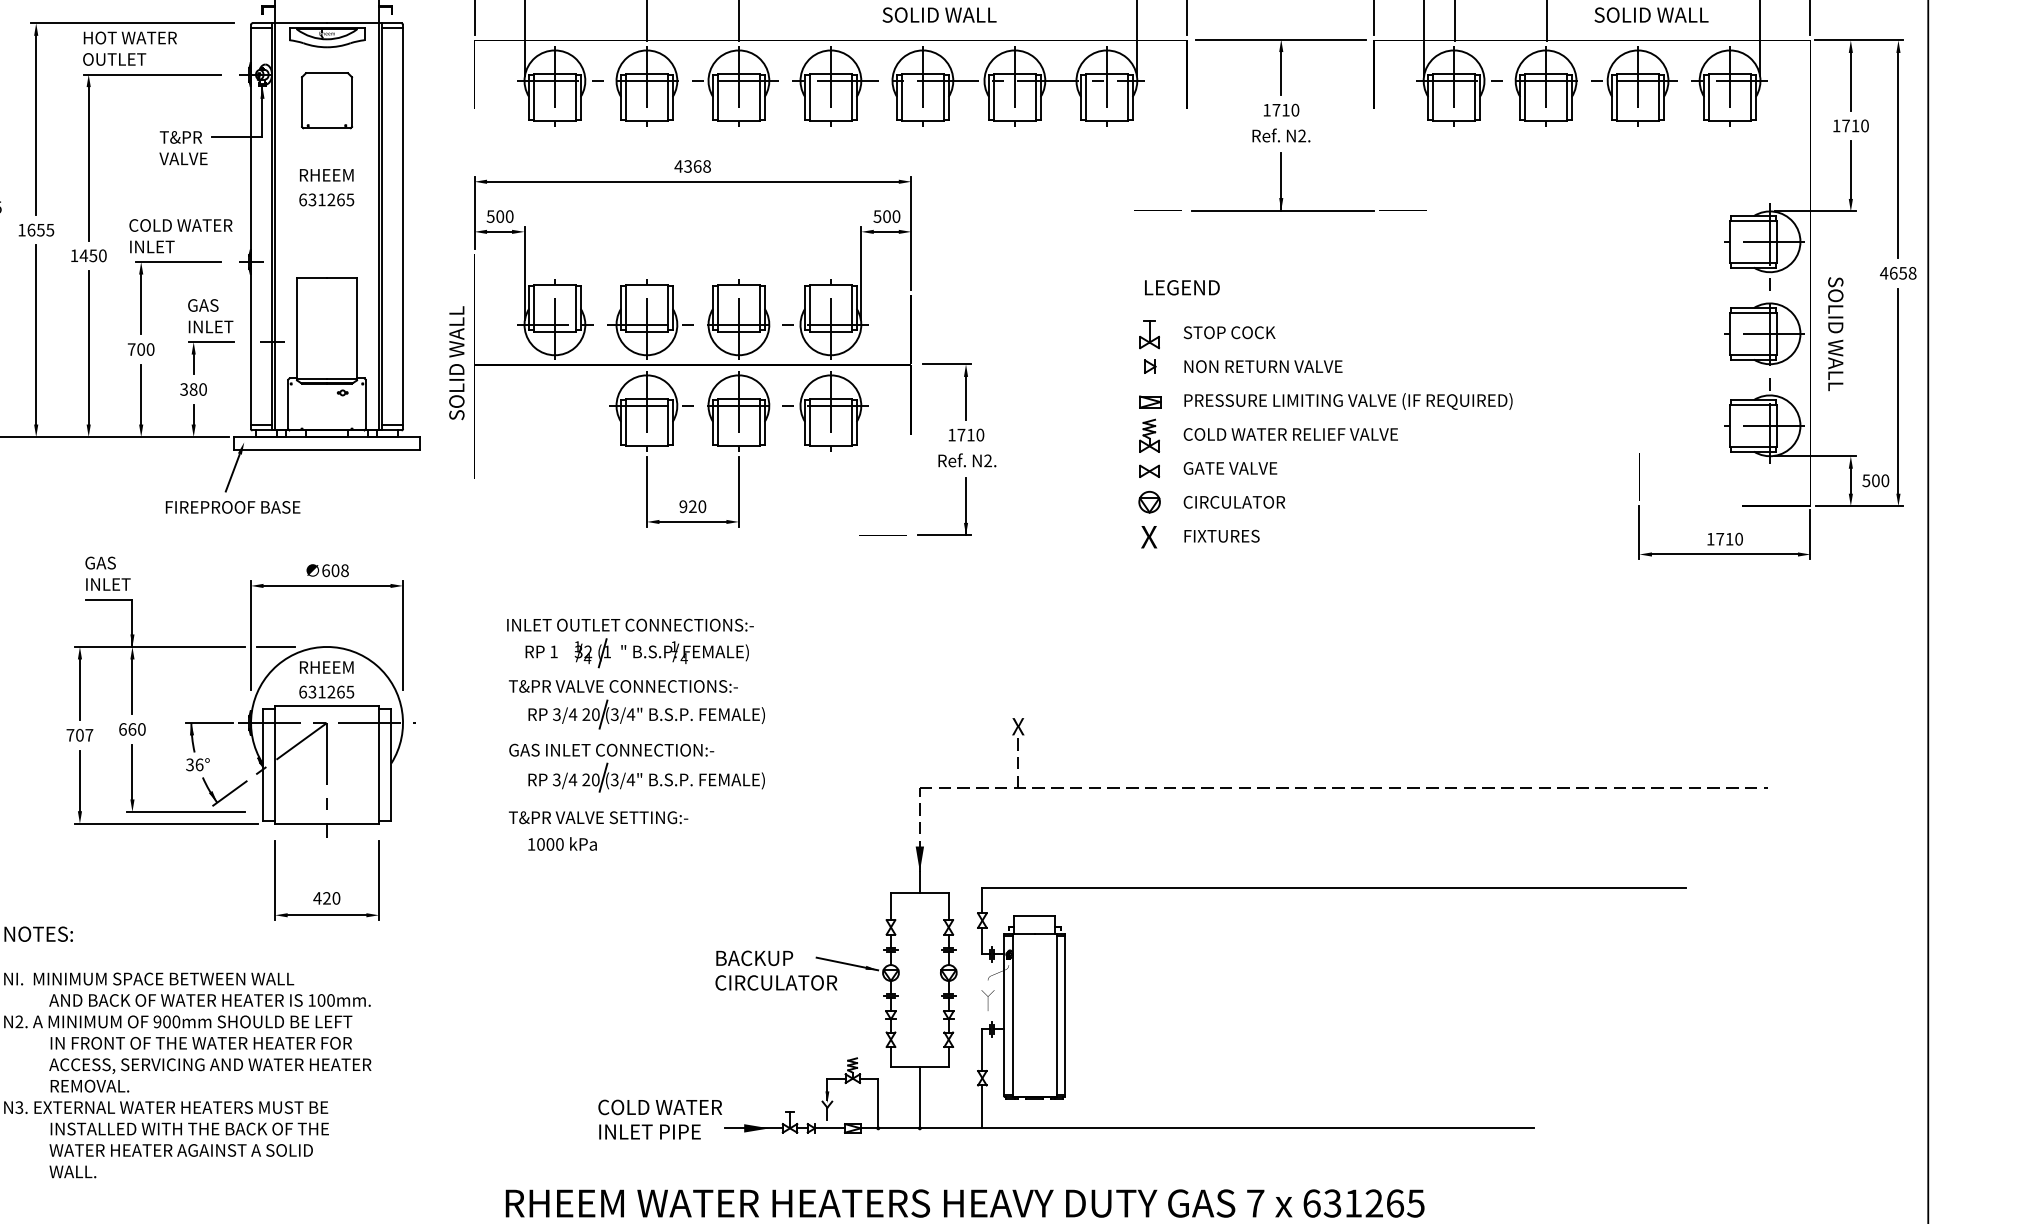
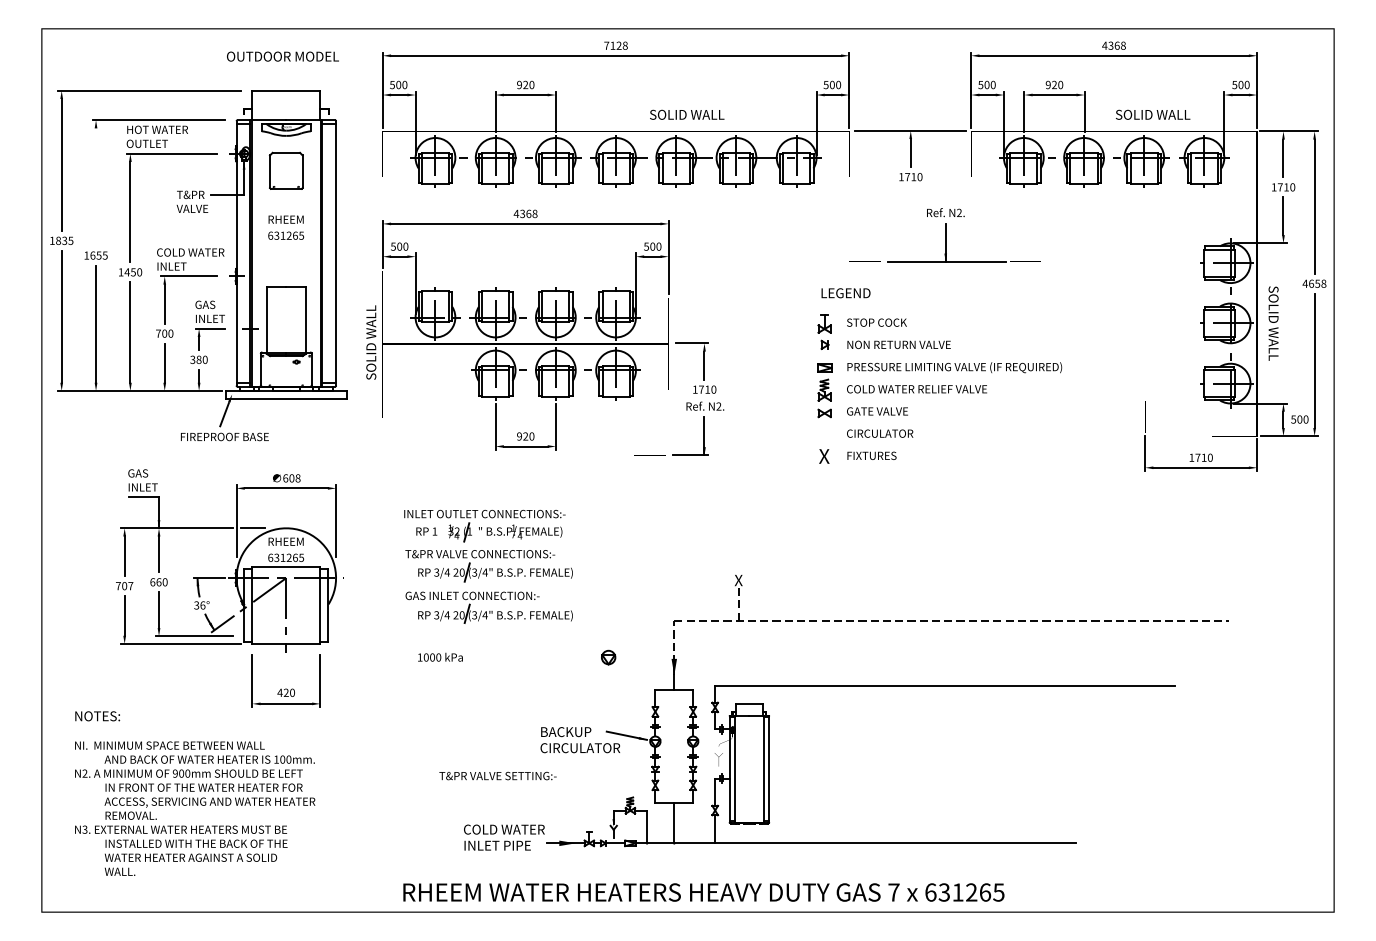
line: (36, 124) -> (96, 186), removed
part: (1279, 170) -> (944, 235), moved
part: (1149, 502) -> (608, 657), moved
text: (597, 816) -> (497, 775), moved

